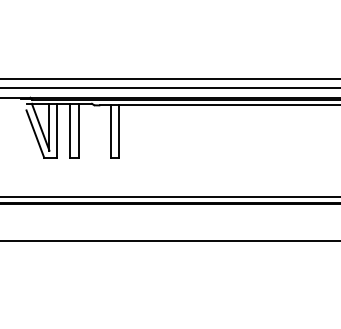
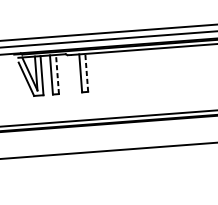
line: (78, 130) -> (57, 74), solid -> dashed
line: (118, 131) -> (86, 72), solid -> dashed

